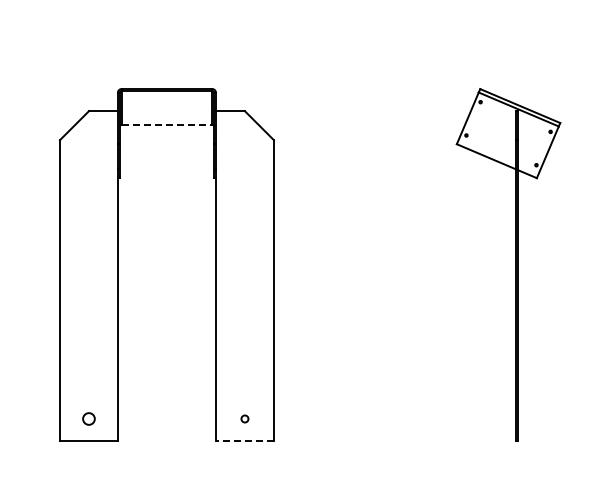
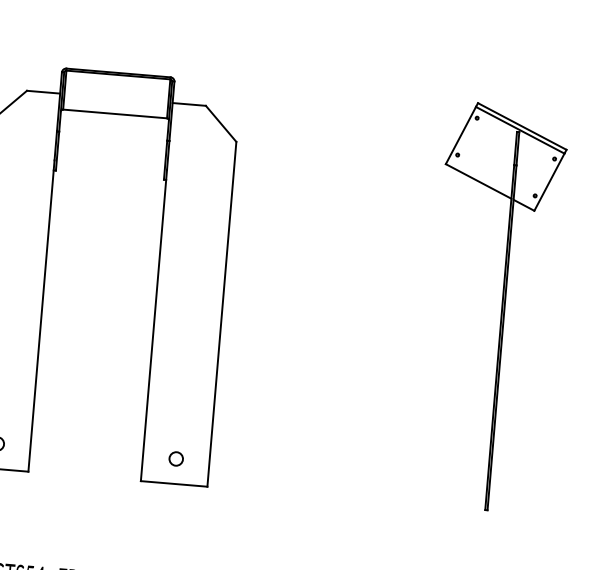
line: (167, 124) -> (115, 113), dashed -> solid
circle: (244, 418) -> (175, 458), size x1.67
line: (244, 440) -> (173, 483), dashed -> solid

